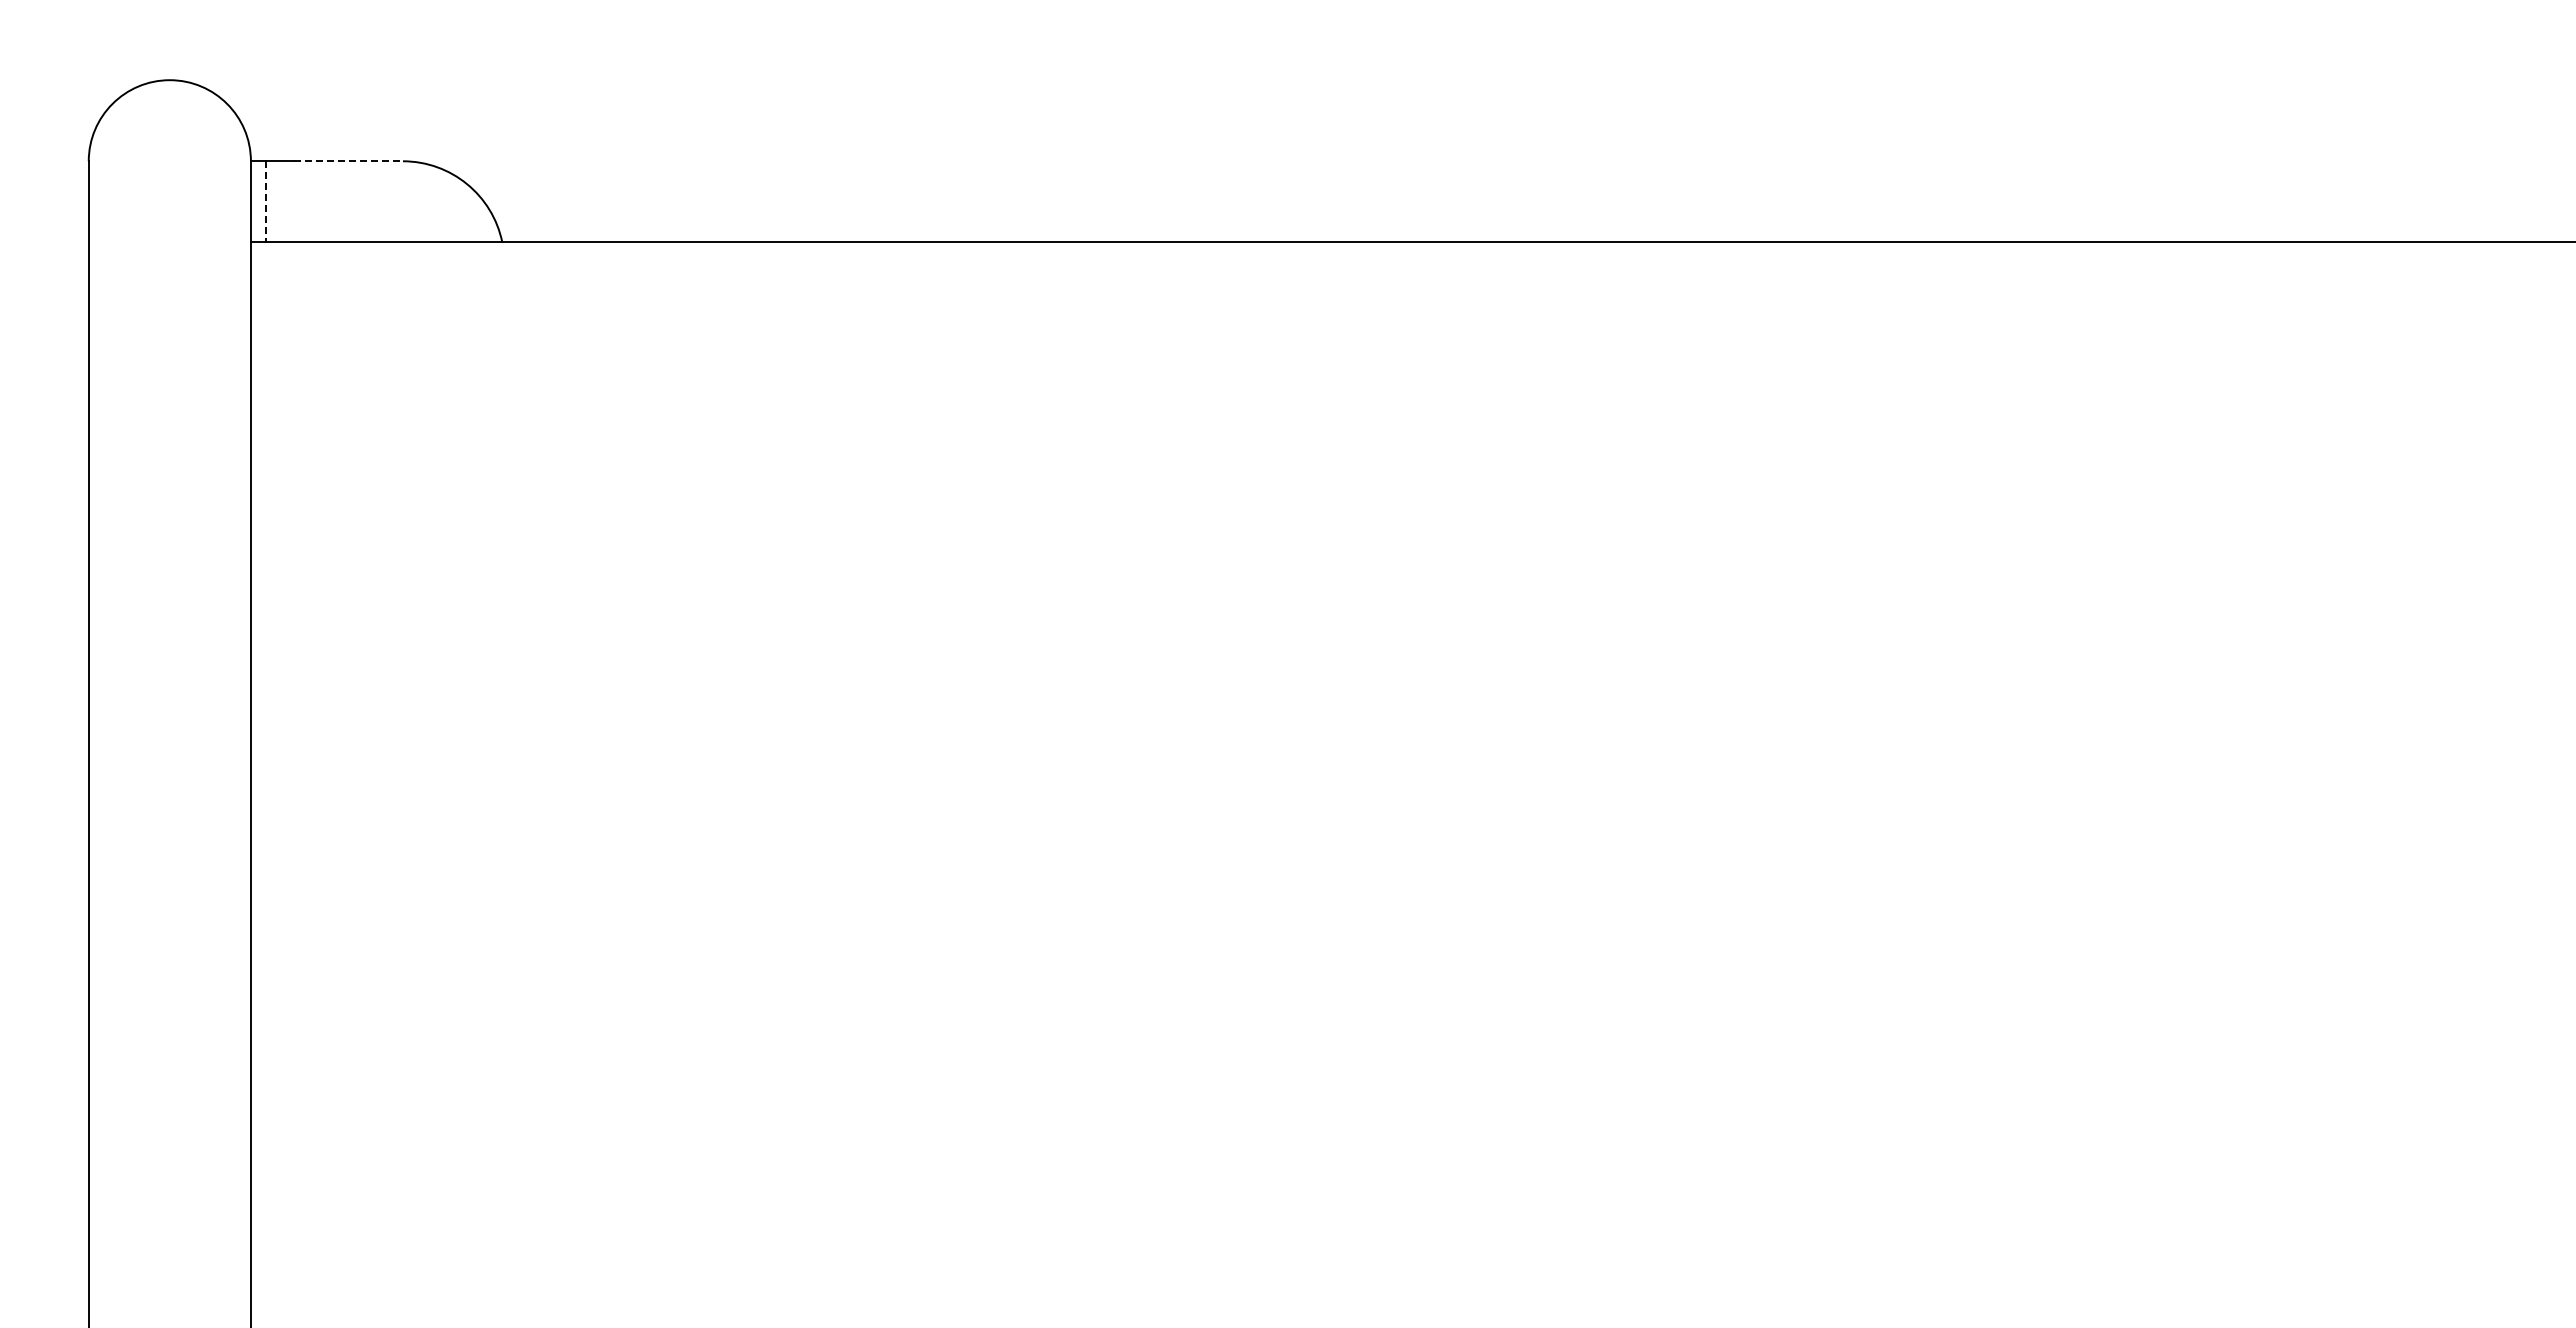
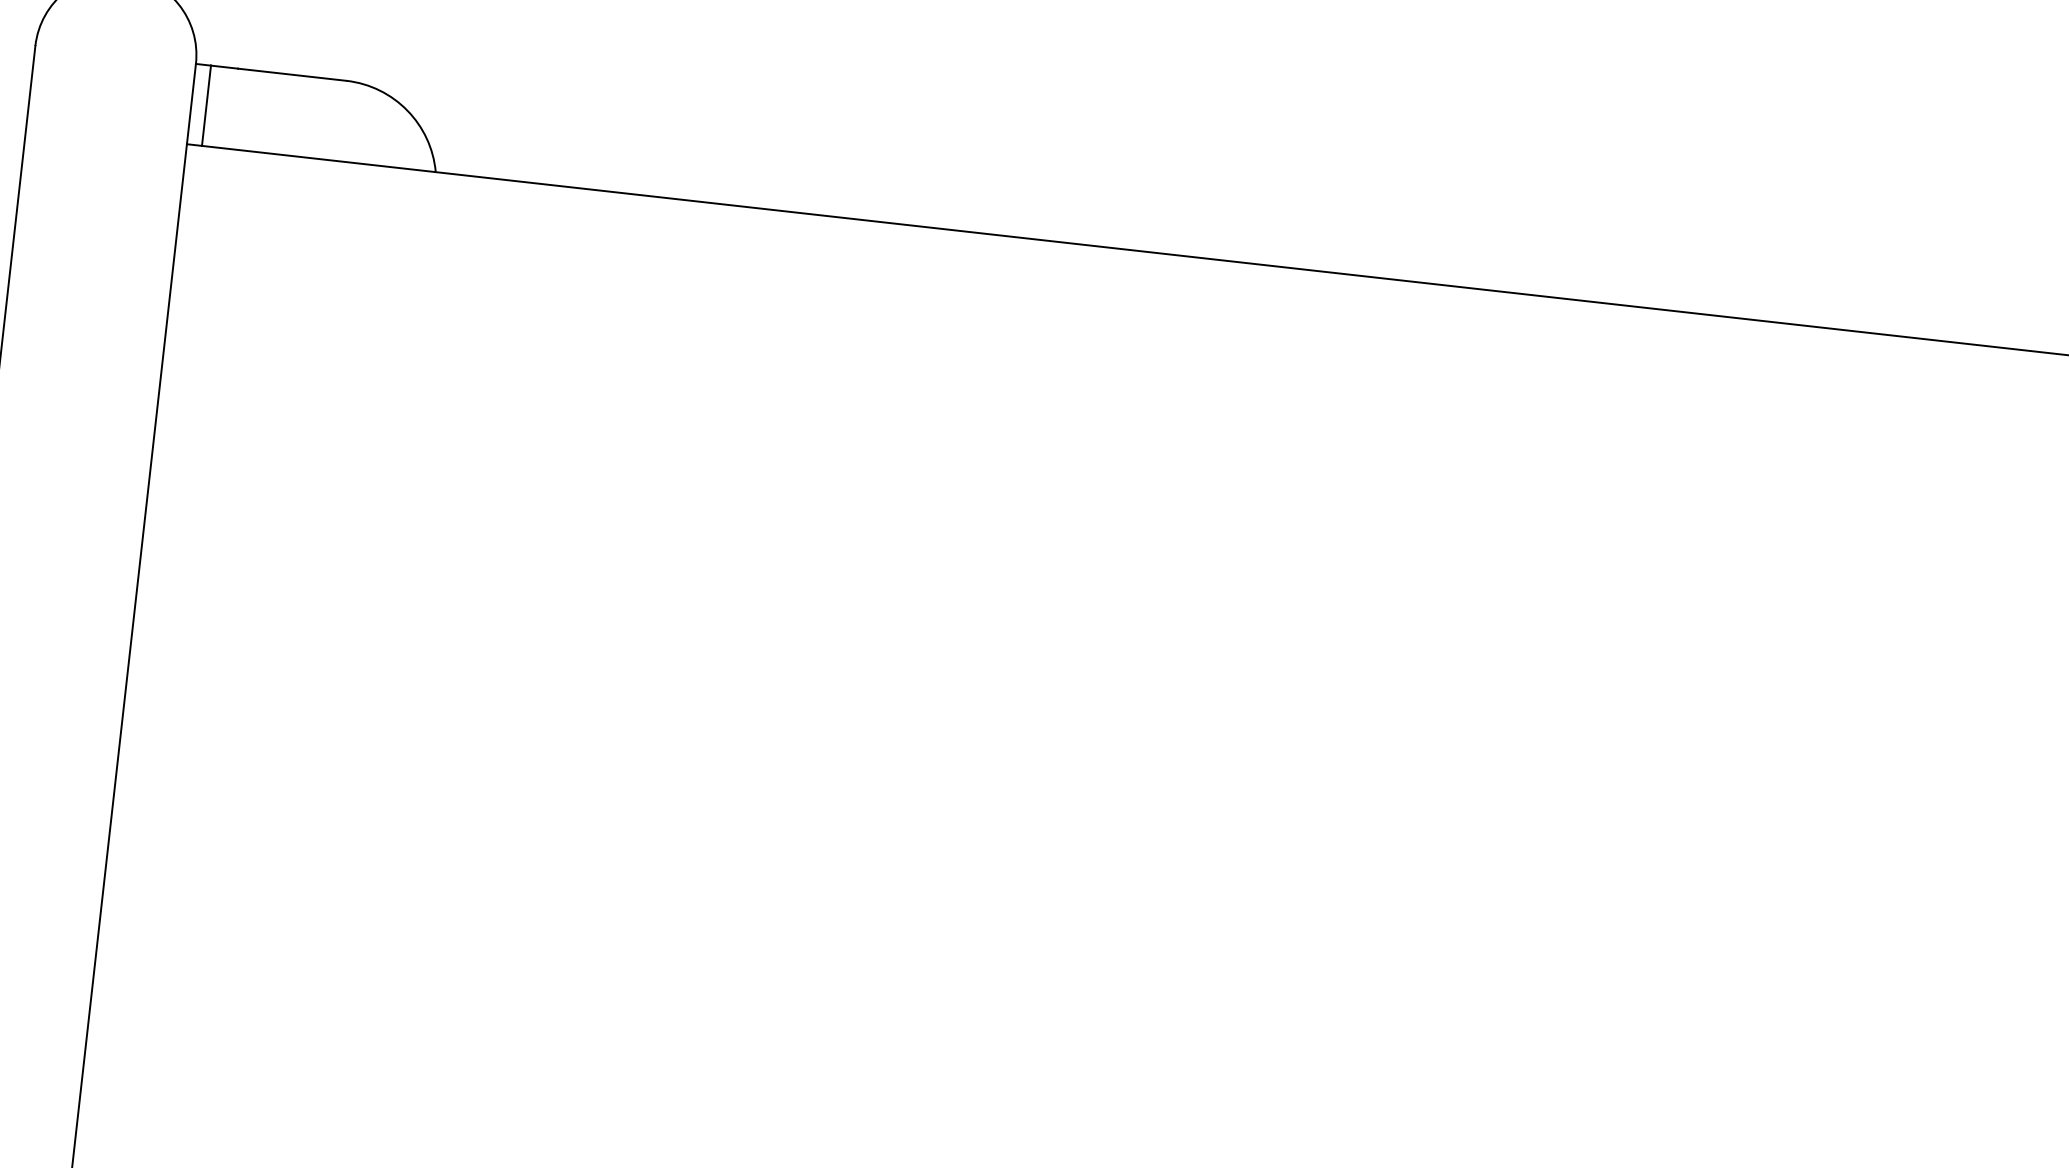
line: (348, 161) -> (292, 74), dashed -> solid
line: (266, 201) -> (206, 105), dashed -> solid

